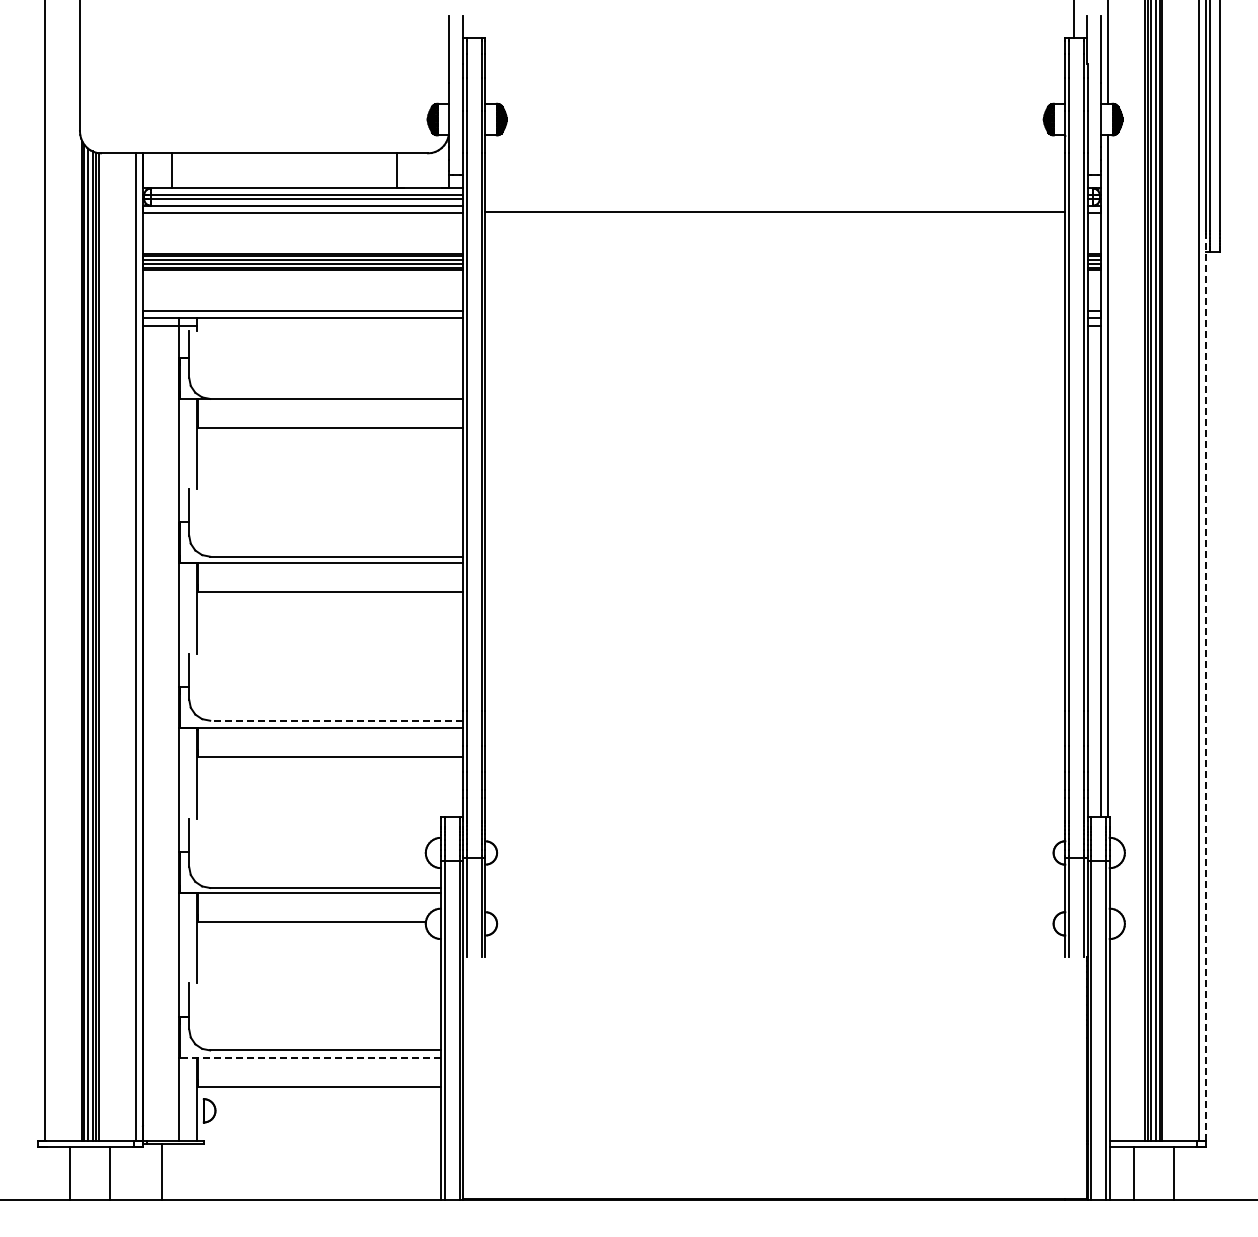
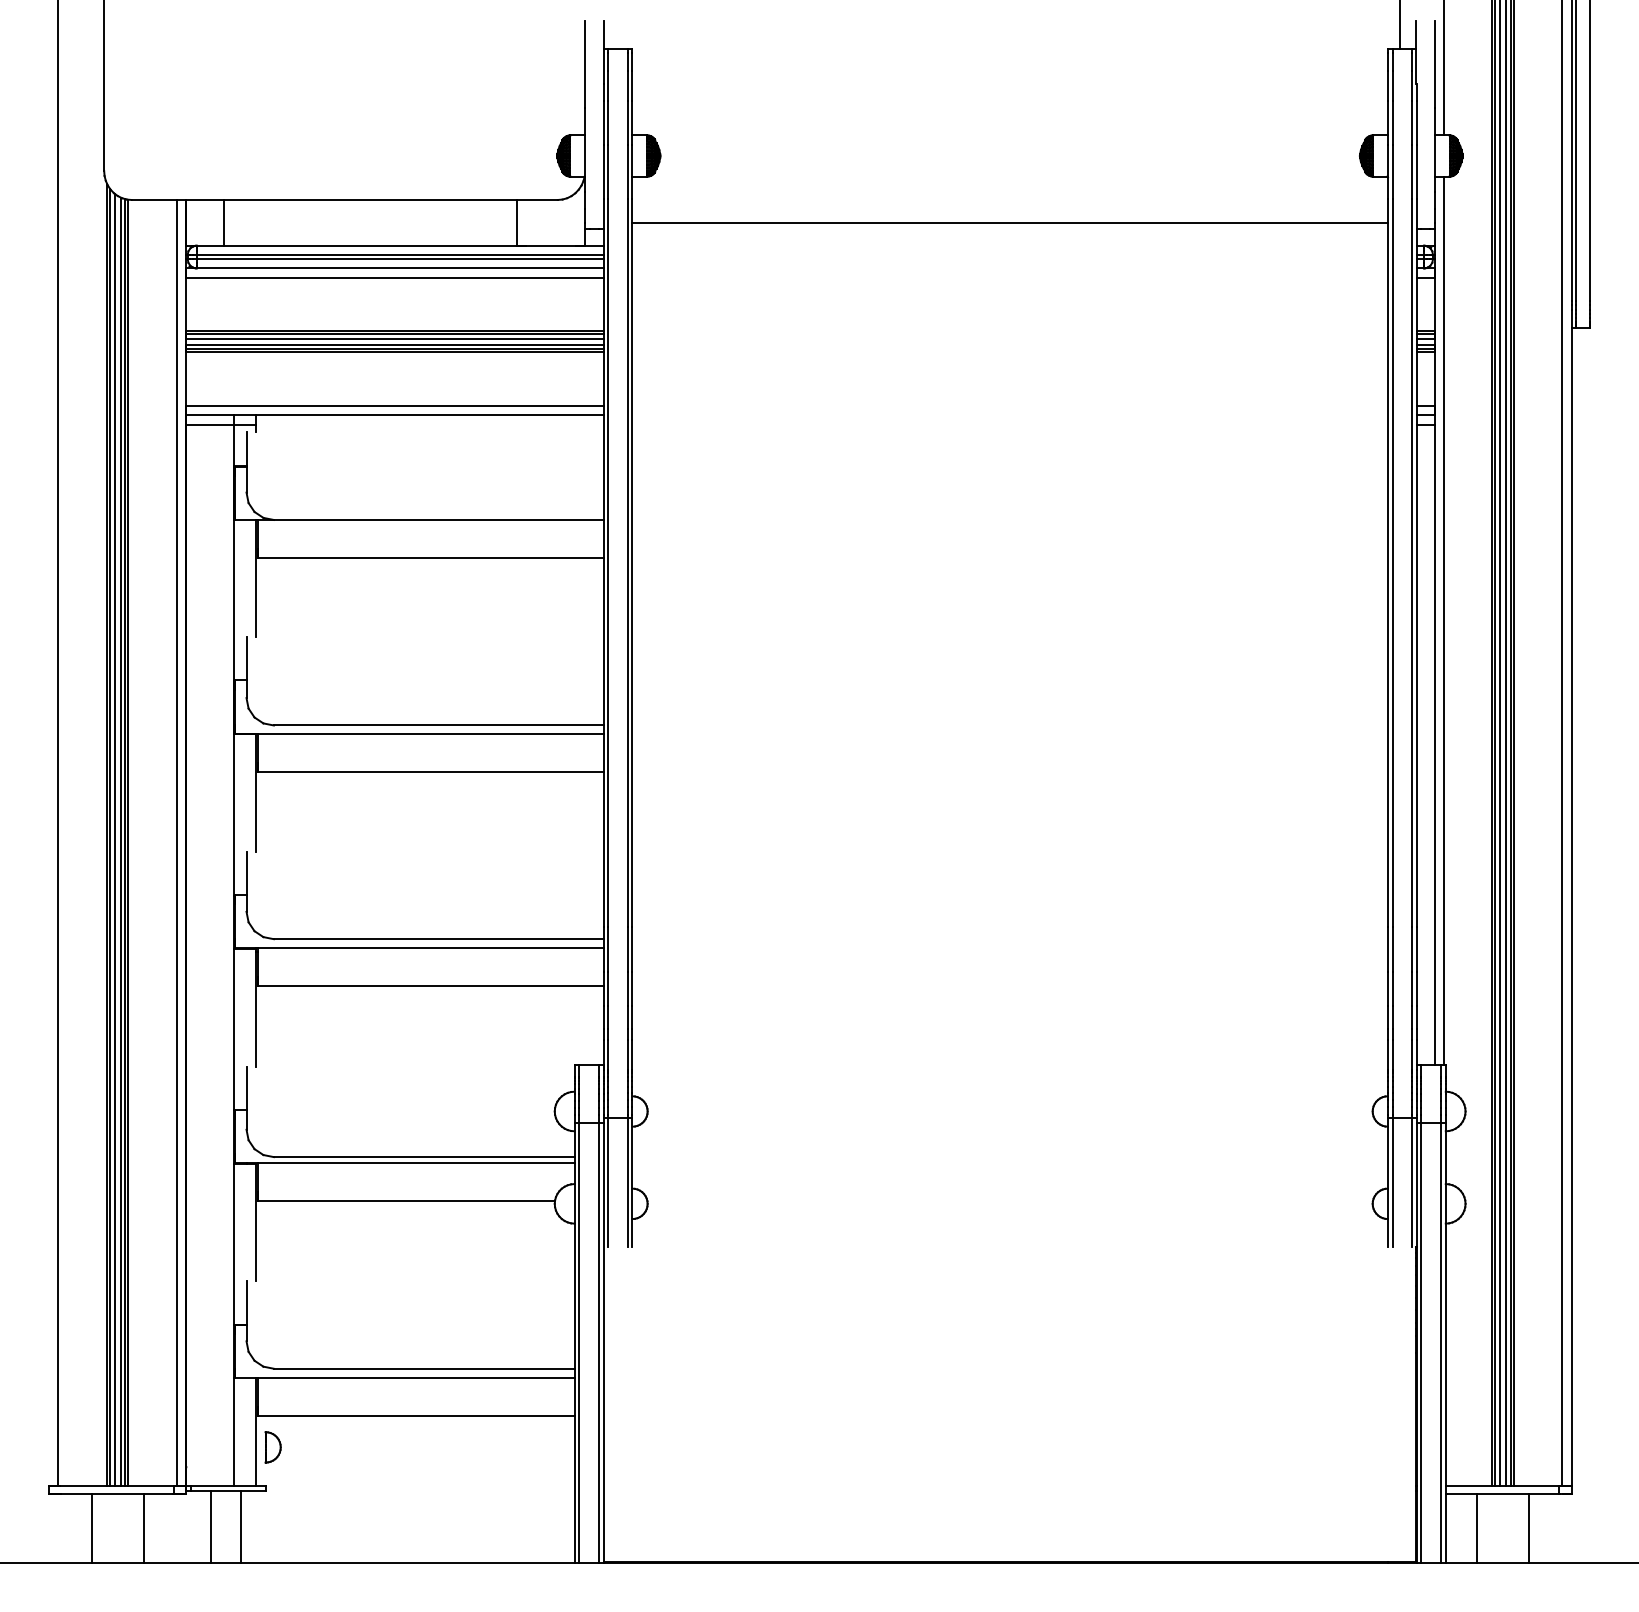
line: (775, 211) -> (1010, 222), moved
line: (1206, 689) -> (1571, 898), dashed -> solid
line: (336, 720) -> (438, 938), dashed -> solid
line: (310, 1057) -> (404, 1377), dashed -> solid
line: (185, 1171) -> (241, 1526), added

